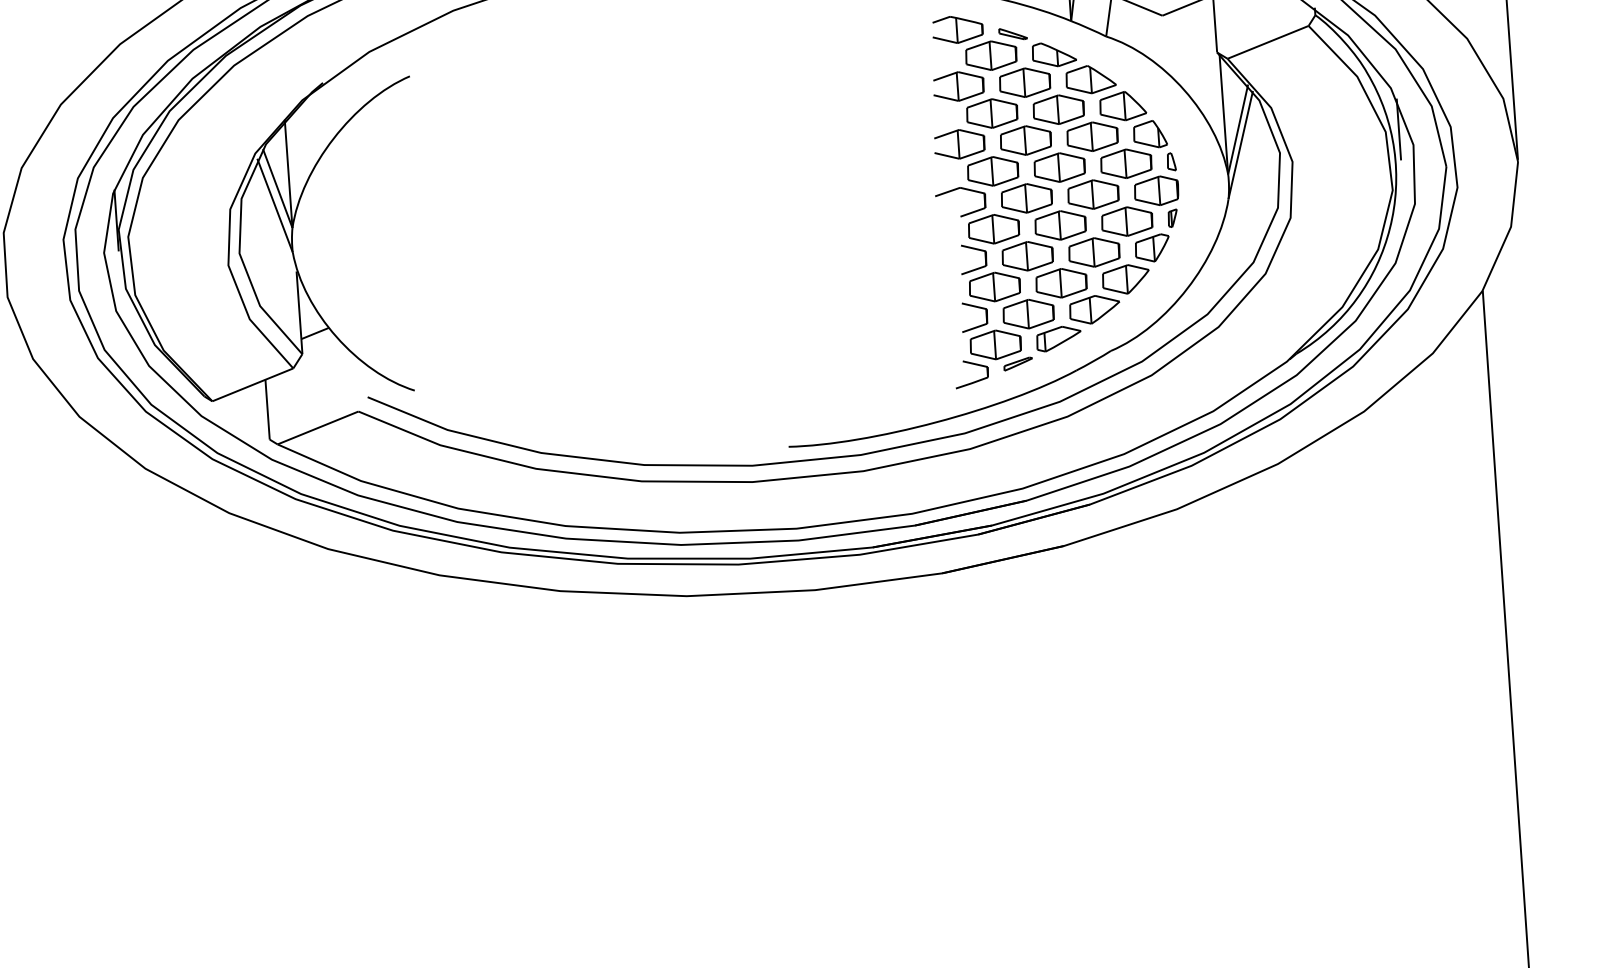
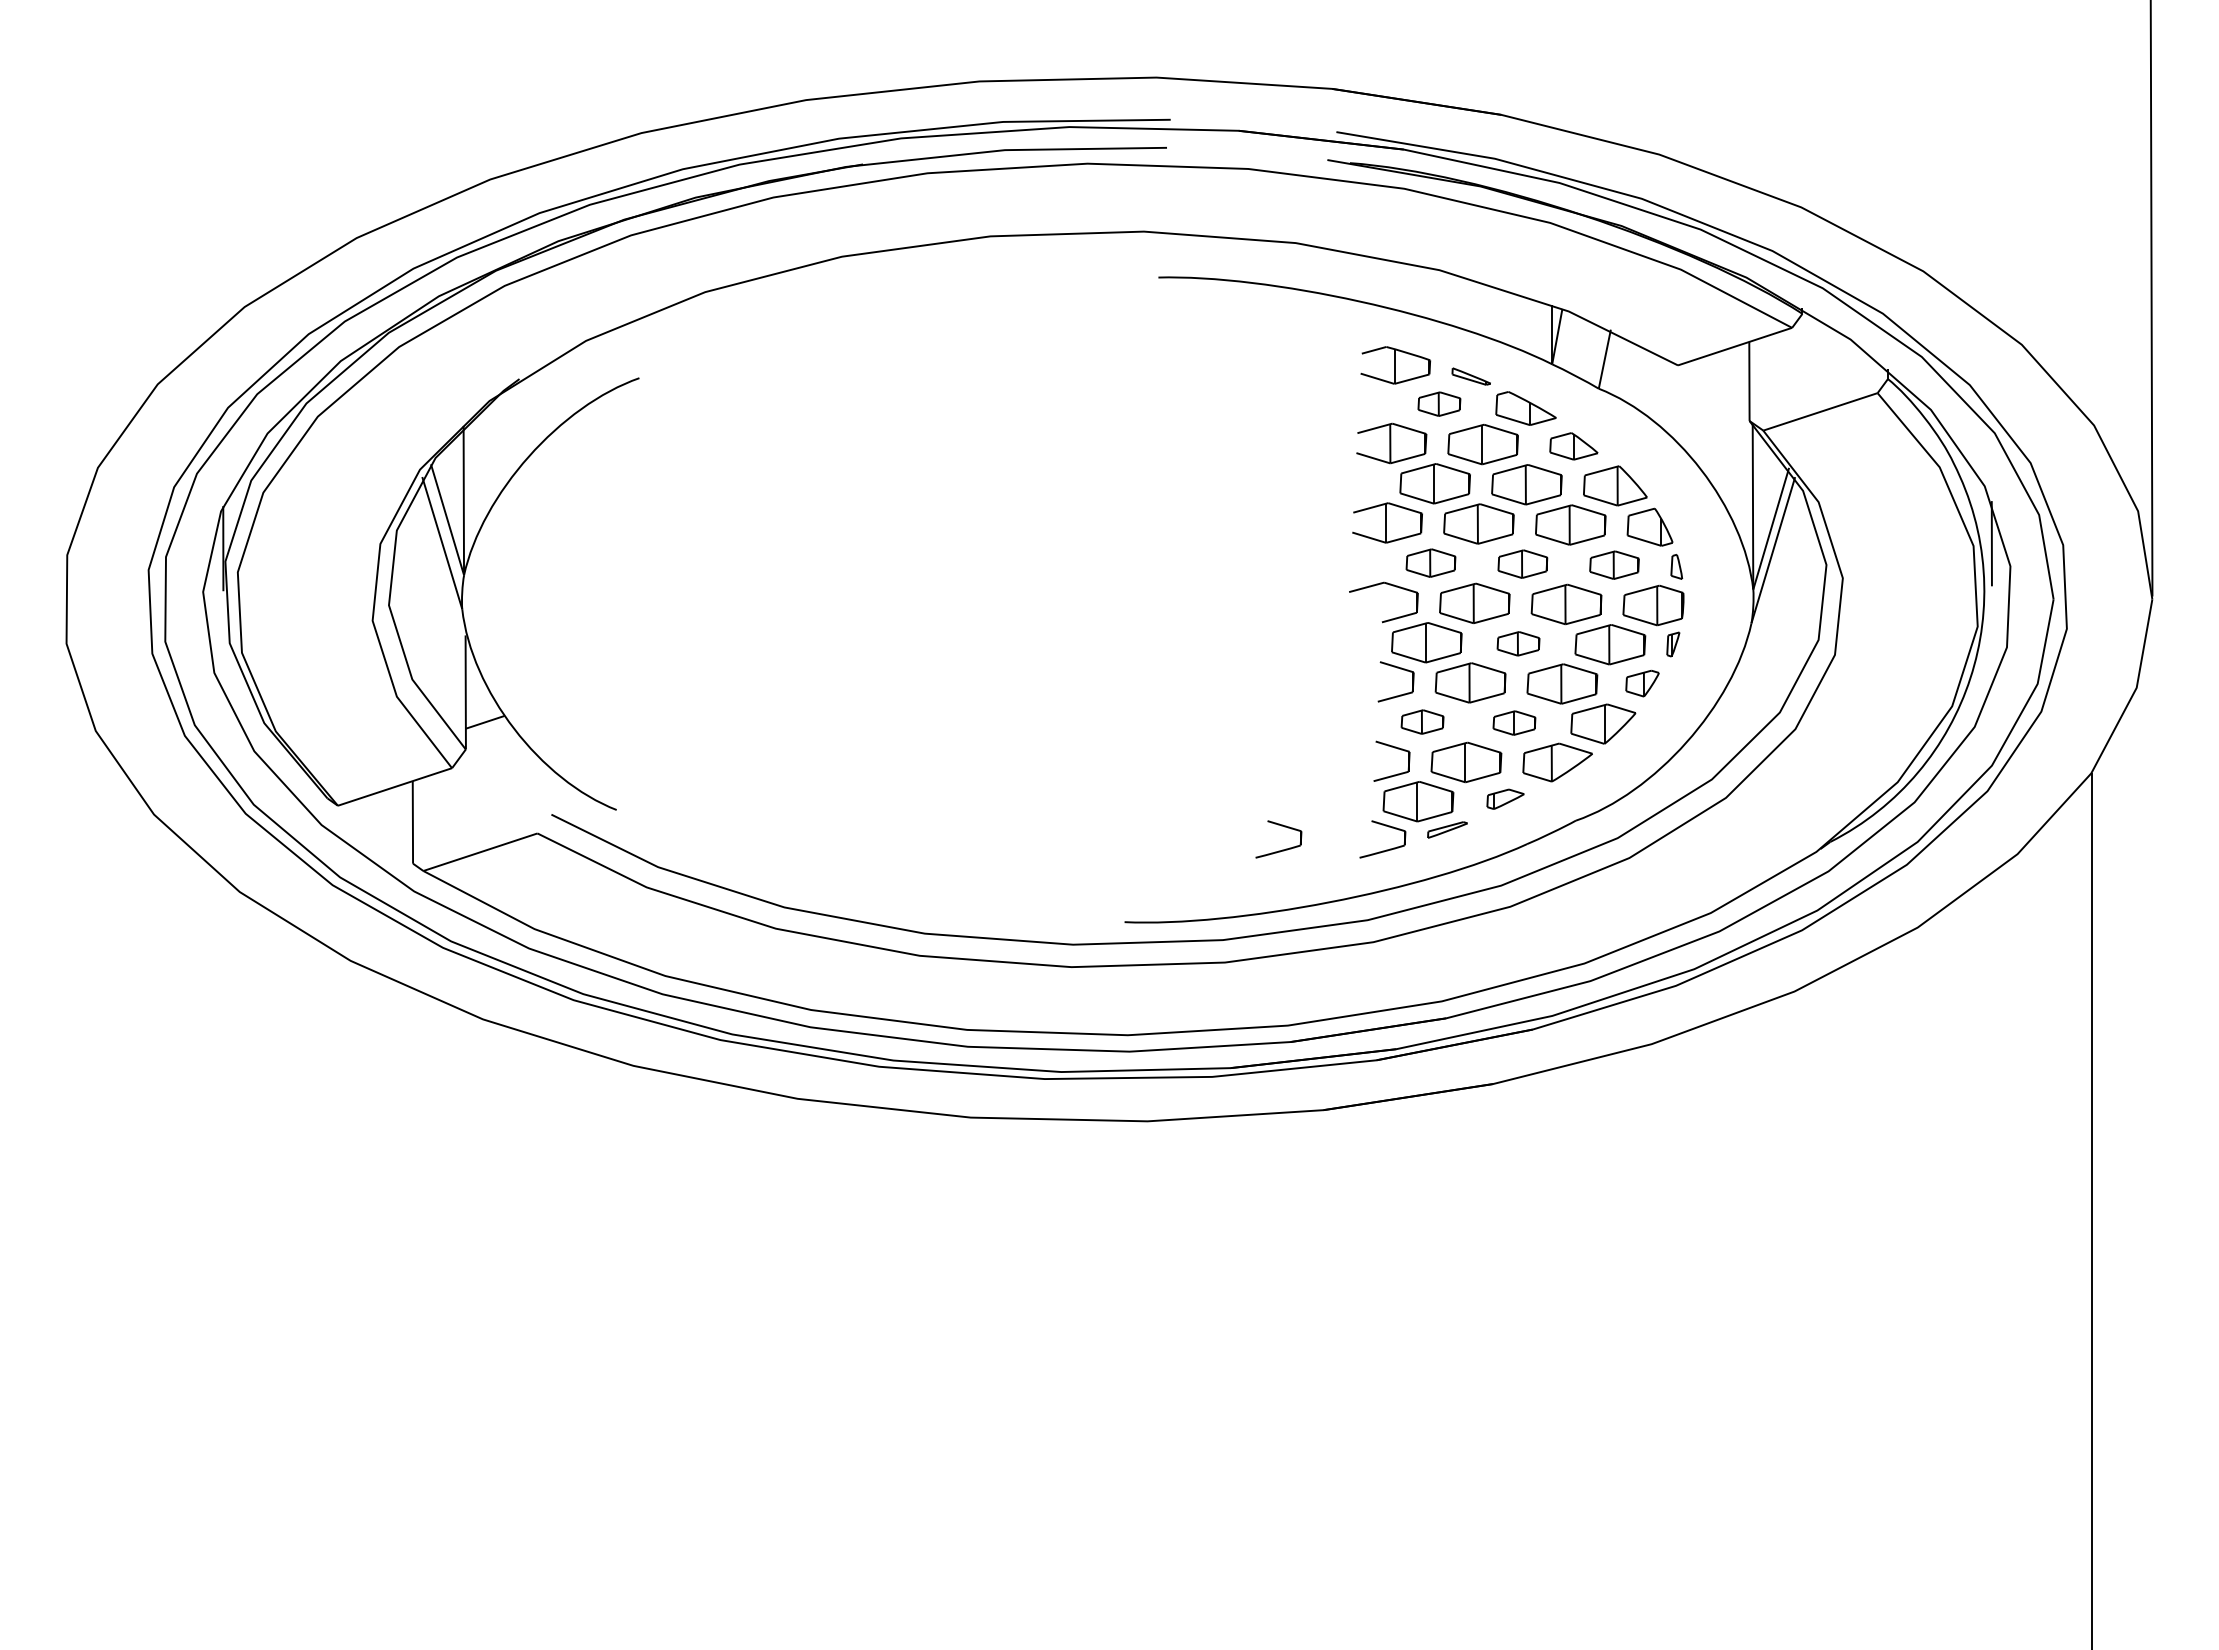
part: (991, 55) -> (1439, 403), size x0.6
part: (1090, 79) -> (1573, 446), size x0.7
part: (1126, 163) -> (1614, 564), size x0.7
part: (1059, 167) -> (1522, 563), size x0.7
part: (992, 170) -> (1430, 562), size x0.7
part: (1060, 225) -> (1518, 643), size x0.6
part: (1152, 248) -> (1642, 683), size x0.7
part: (1061, 282) -> (1514, 722), size x0.6
part: (994, 286) -> (1422, 721), size x0.6
part: (1058, 339) -> (1505, 799), size x0.6
part: (899, 386) -> (1282, 849), added

